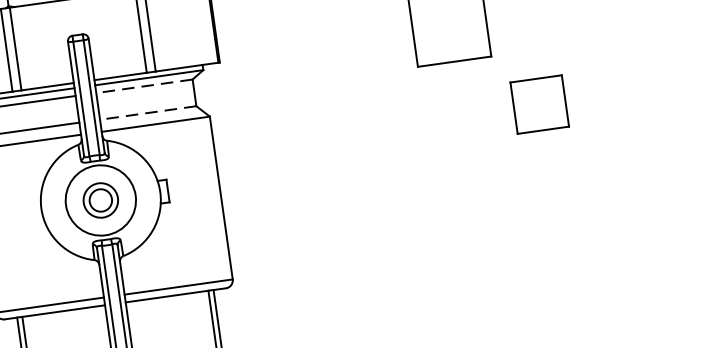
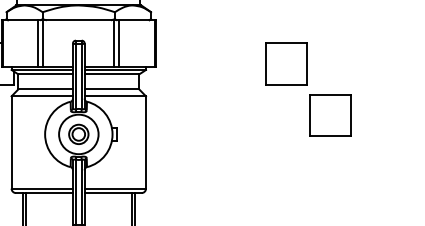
line: (143, 86) -> (111, 74), dashed -> solid
part: (539, 104) -> (330, 115), size x1.43
line: (147, 113) -> (111, 89), dashed -> solid

